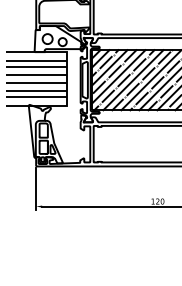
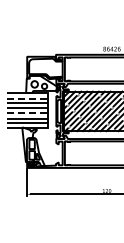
line: (36, 60) -> (27, 98), solid -> dashed
line: (36, 83) -> (27, 113), solid -> dashed

